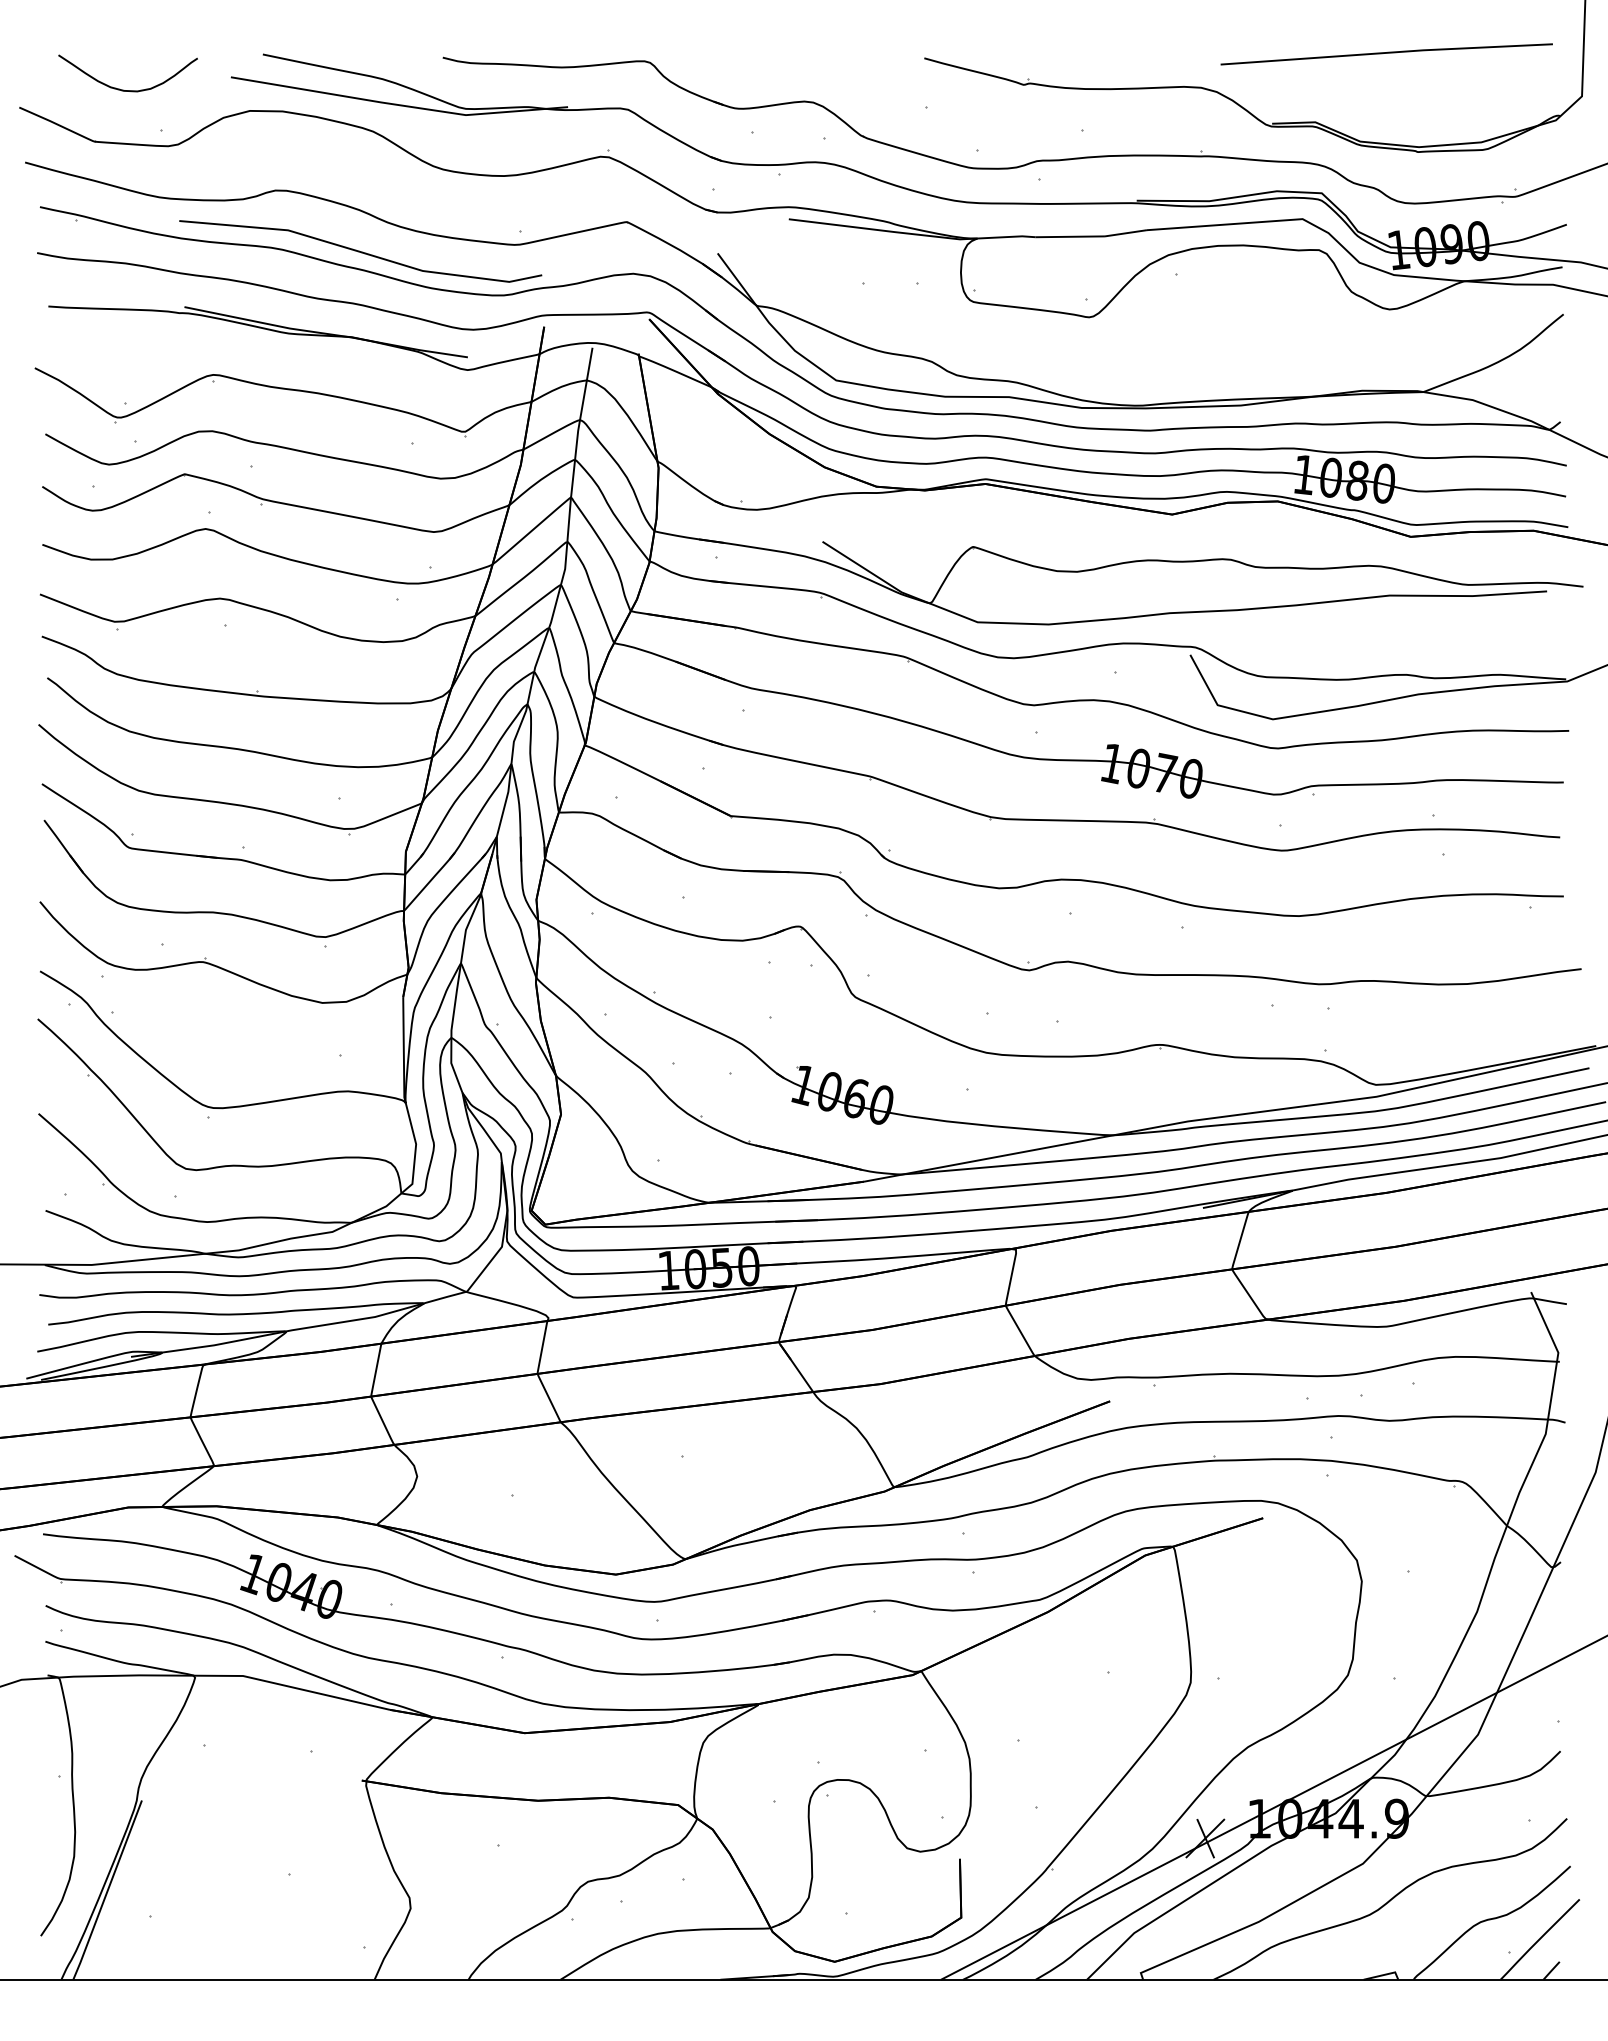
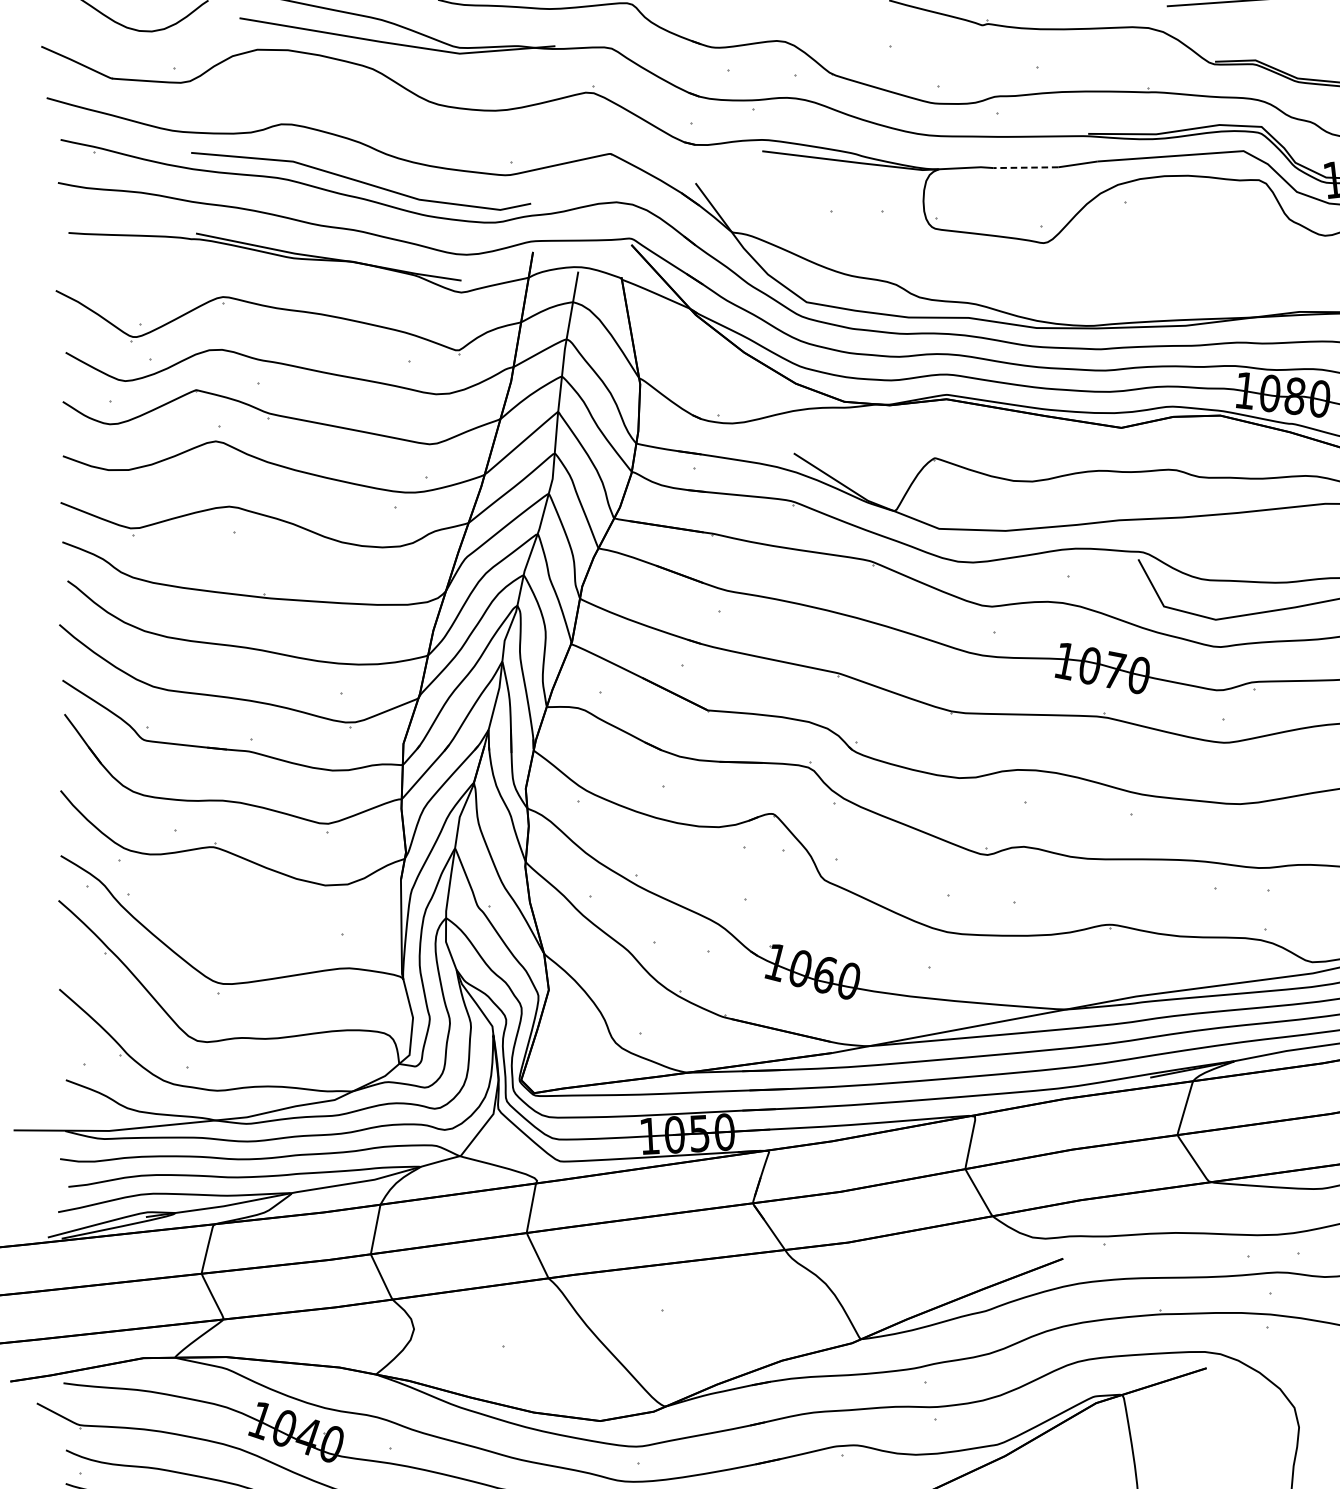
line: (1070, 236) -> (1026, 167), solid -> dashed

